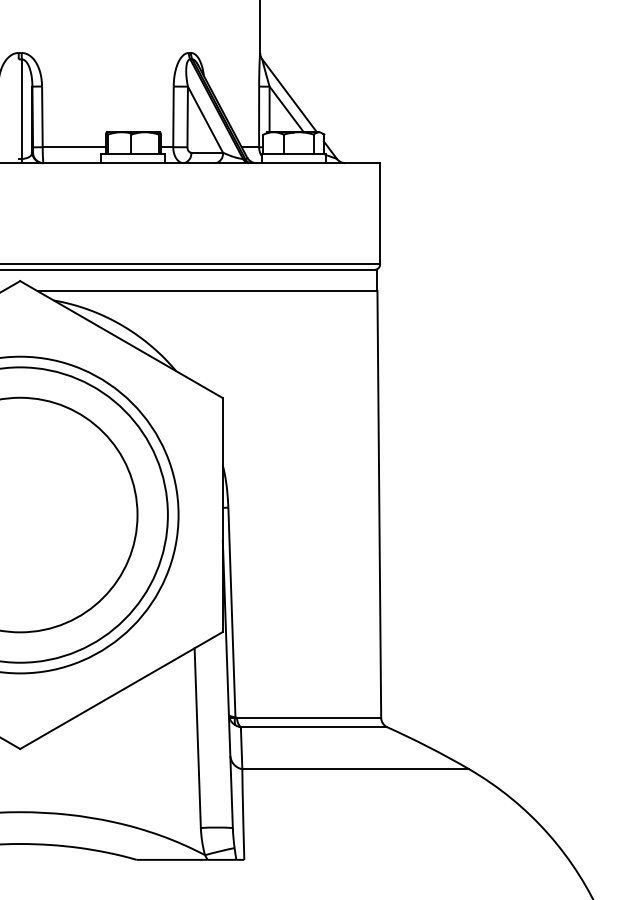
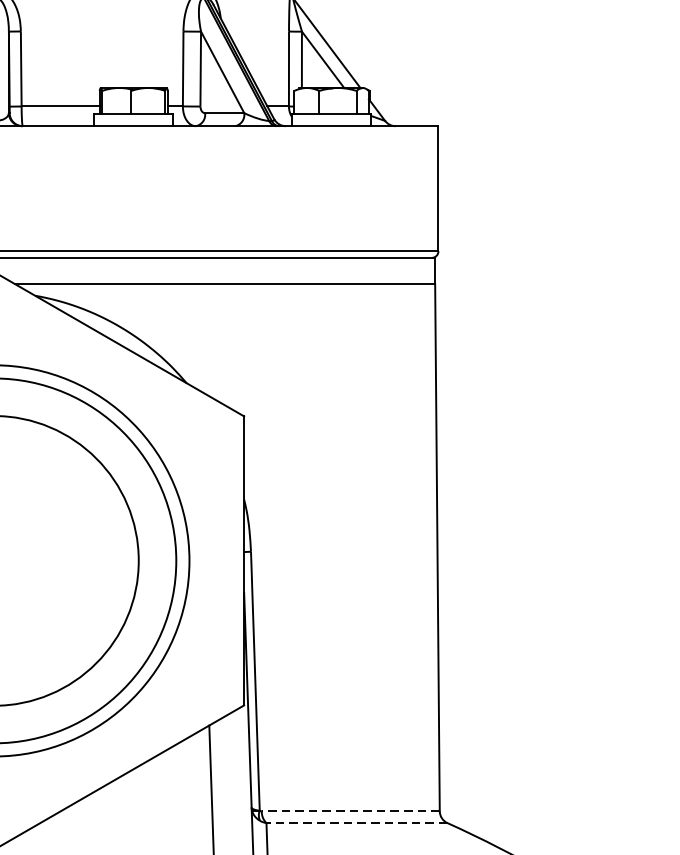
line: (308, 717) -> (349, 810), solid -> dashed
line: (313, 727) -> (356, 823), solid -> dashed

